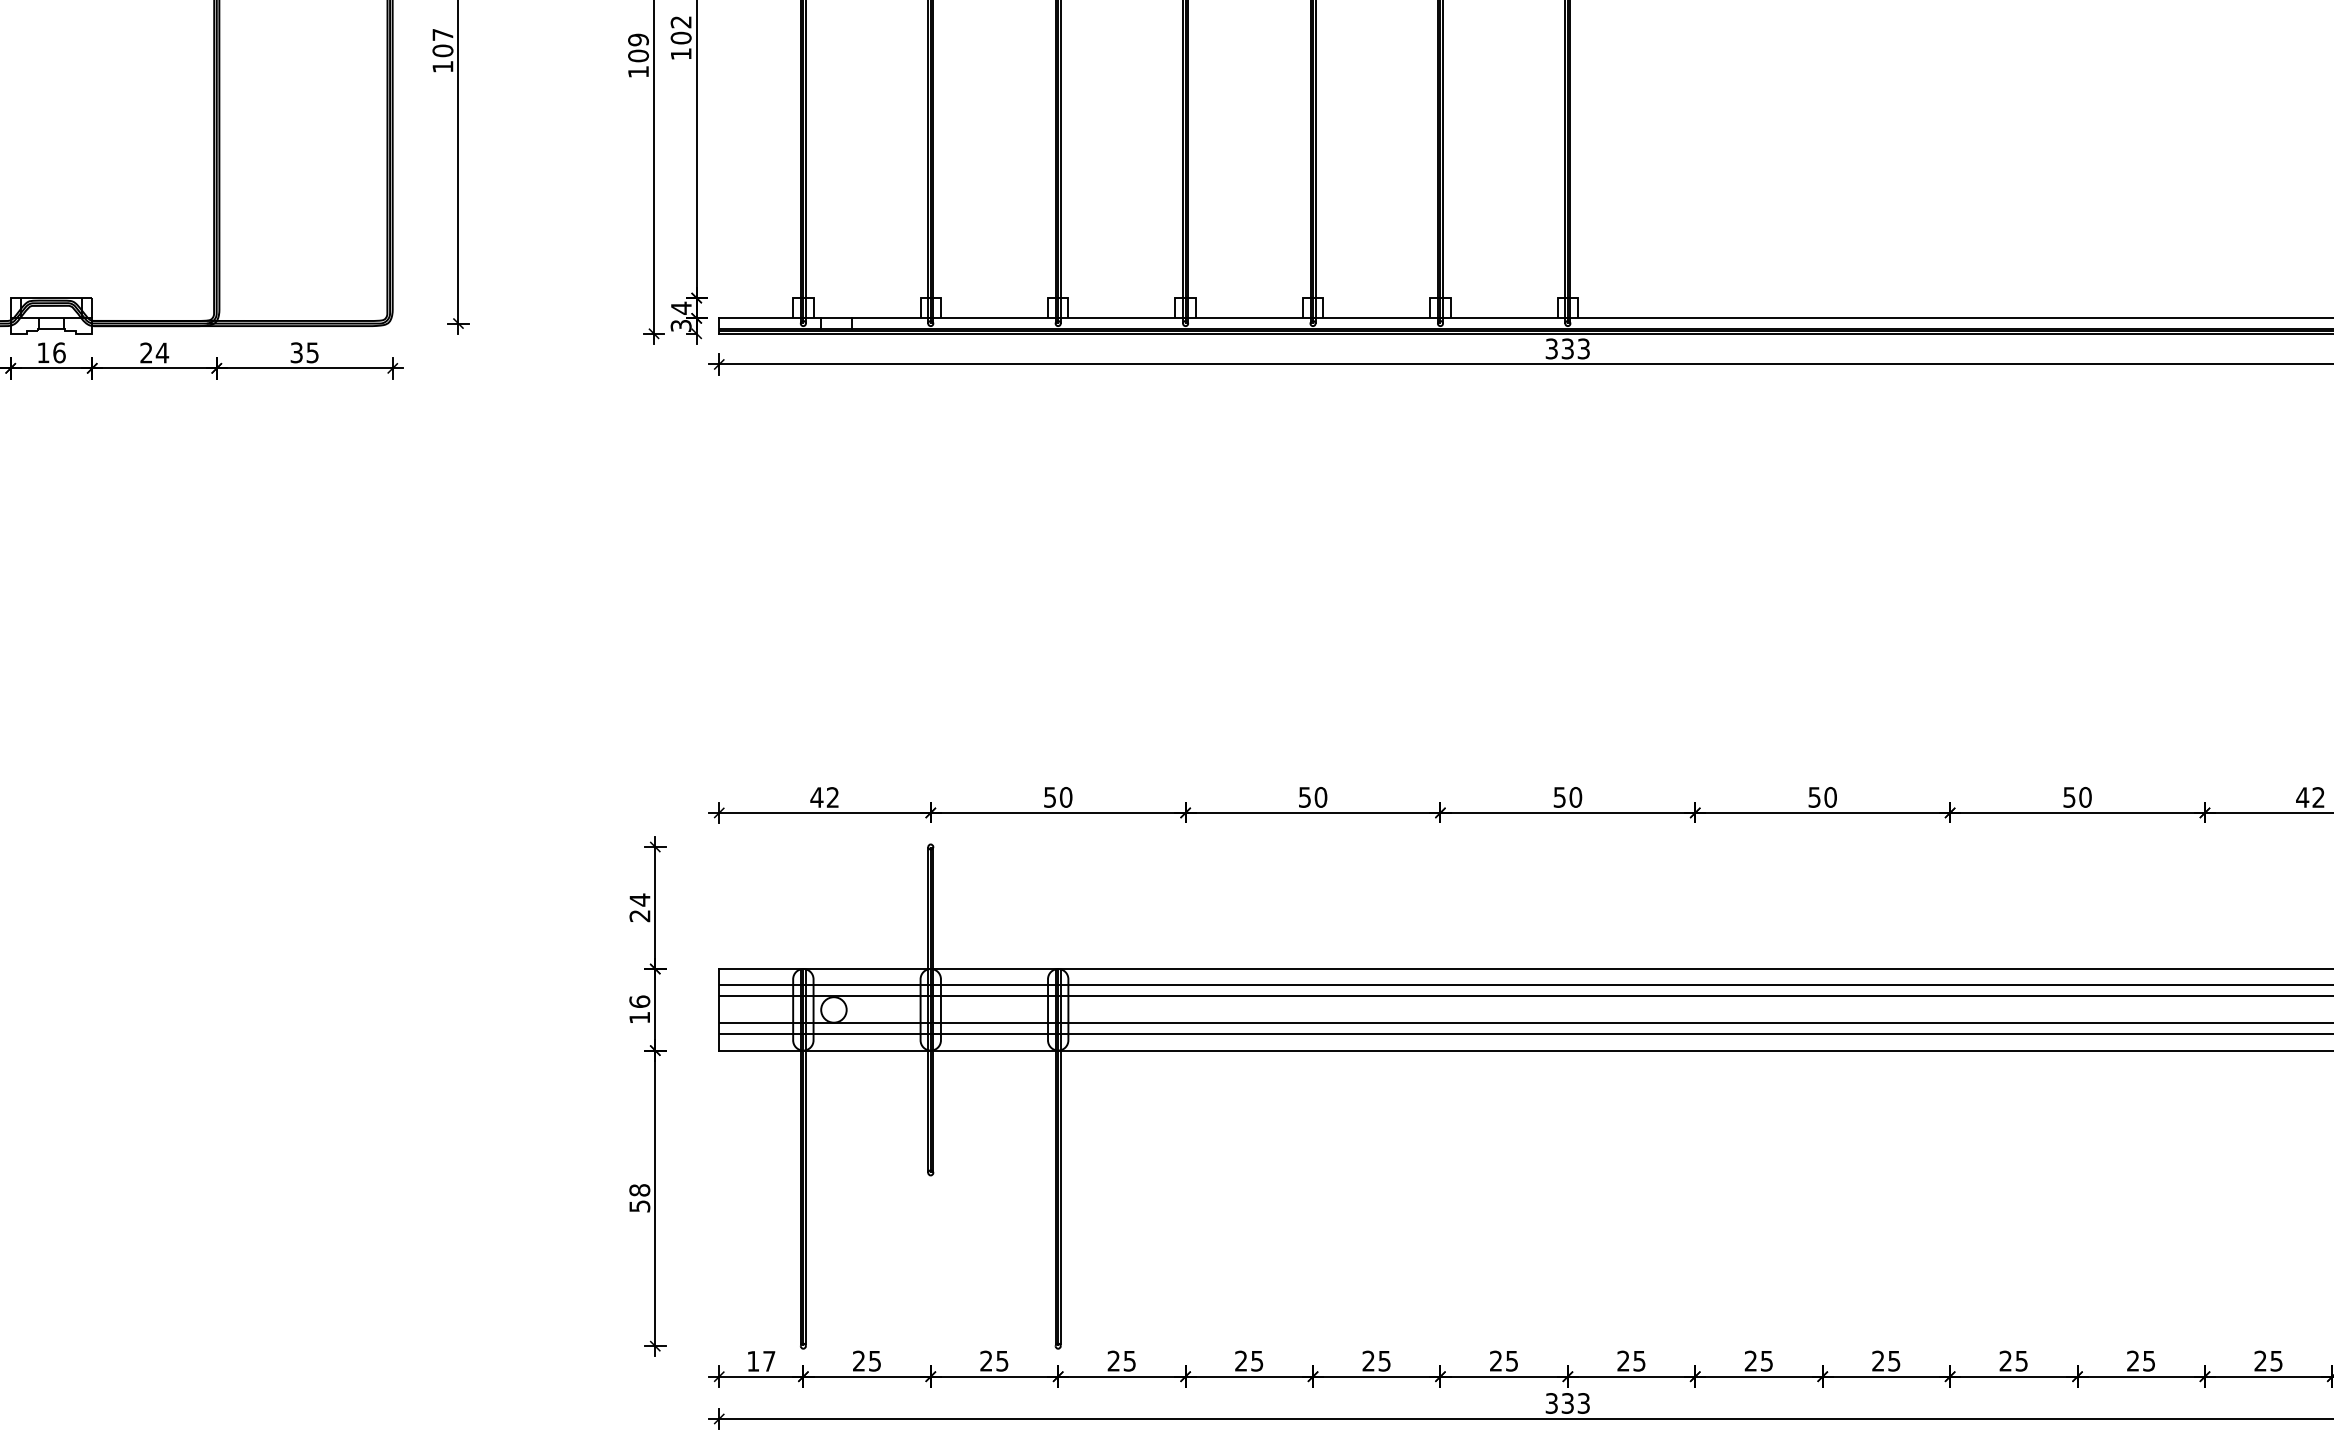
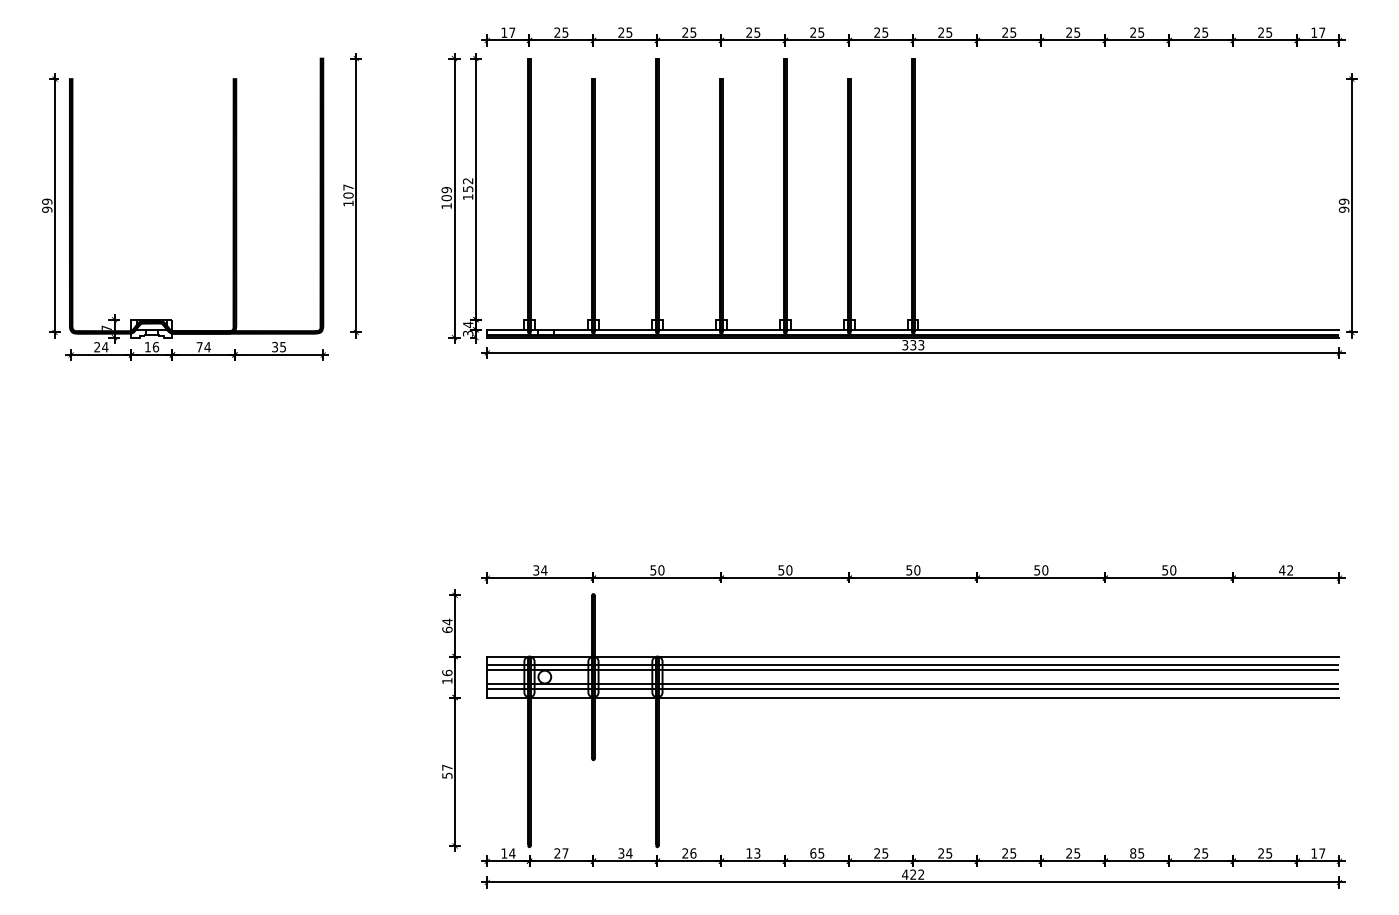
text: (679, 38) -> (467, 189), 102 -> 152
text: (146, 353) -> (199, 347), 24 -> 74
text: (825, 797) -> (540, 570), 42 -> 34
text: (640, 915) -> (447, 629), 24 -> 64
text: (640, 1189) -> (447, 767), 58 -> 57
text: (769, 1361) -> (512, 853), 17 -> 14
text: (875, 1361) -> (565, 853), 25 -> 27
text: (994, 1361) -> (625, 853), 25 -> 34
text: (1130, 1361) -> (693, 853), 25 -> 26
text: (1249, 1361) -> (753, 853), 25 -> 13
text: (1369, 1361) -> (813, 853), 25 -> 65
text: (2006, 1361) -> (1133, 853), 25 -> 85
text: (1568, 1403) -> (913, 874), 333 -> 422

